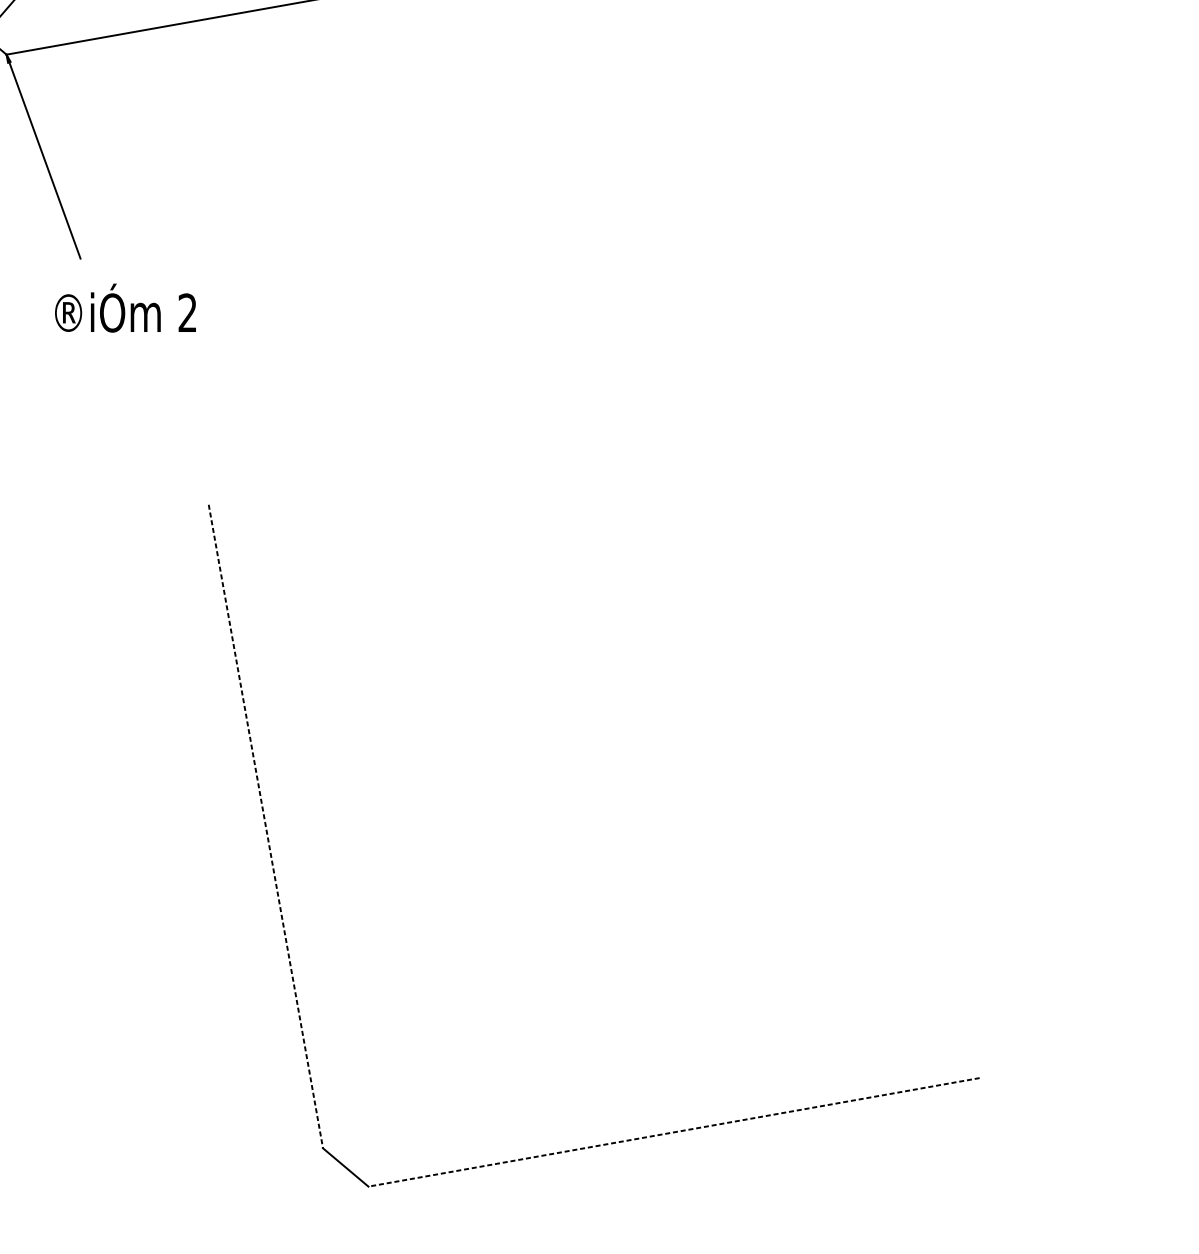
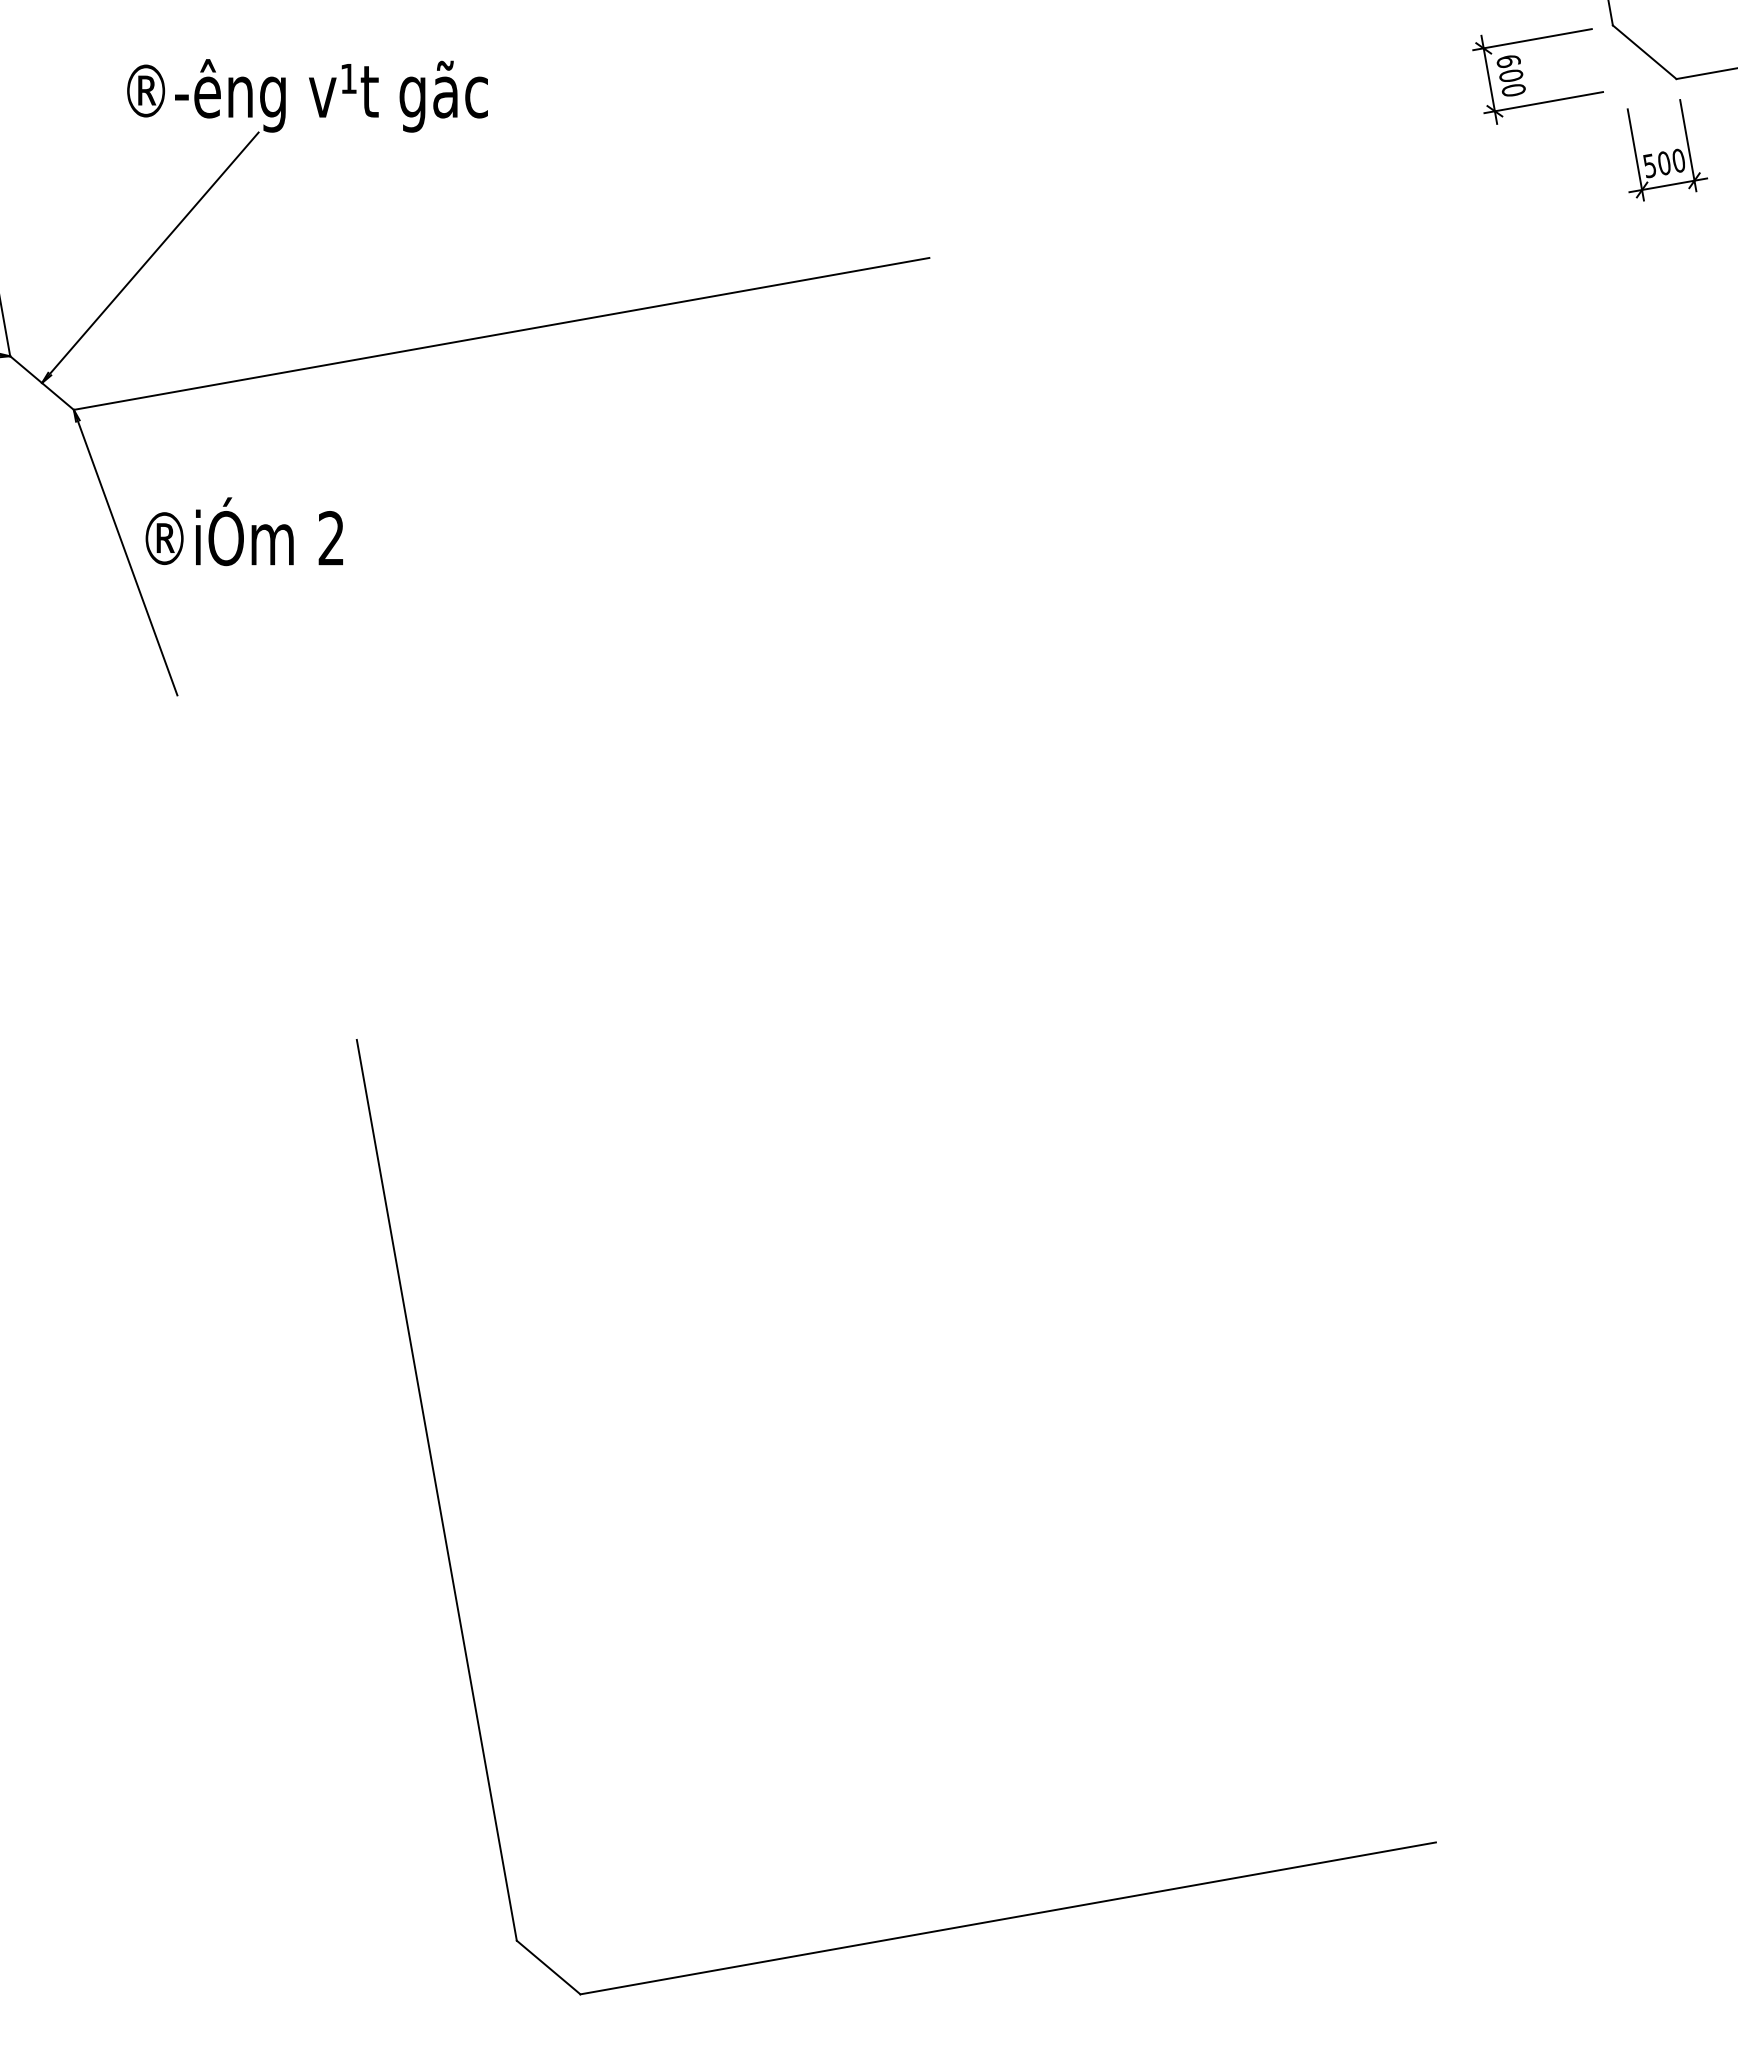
text: (124, 308) -> (243, 531), moved
line: (265, 826) -> (436, 1490), dashed -> solid
line: (673, 1132) -> (1007, 1918), dashed -> solid

